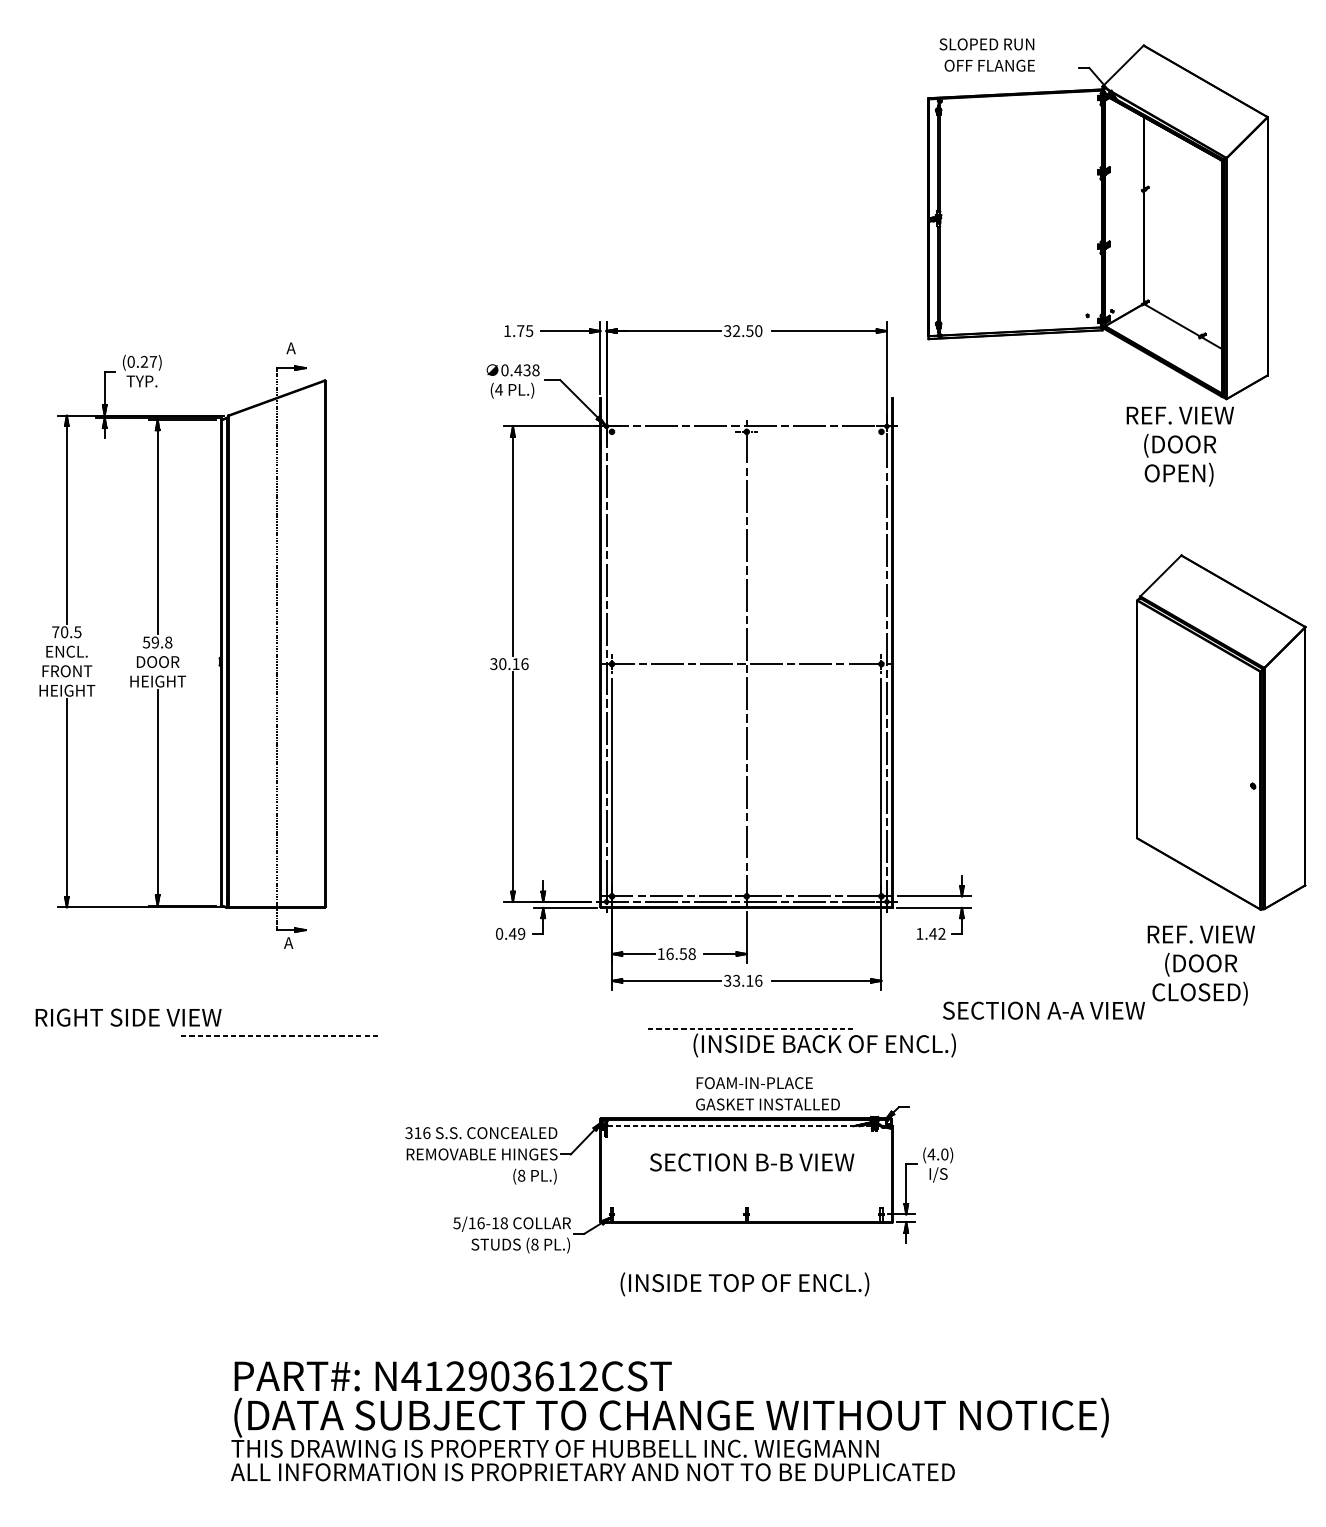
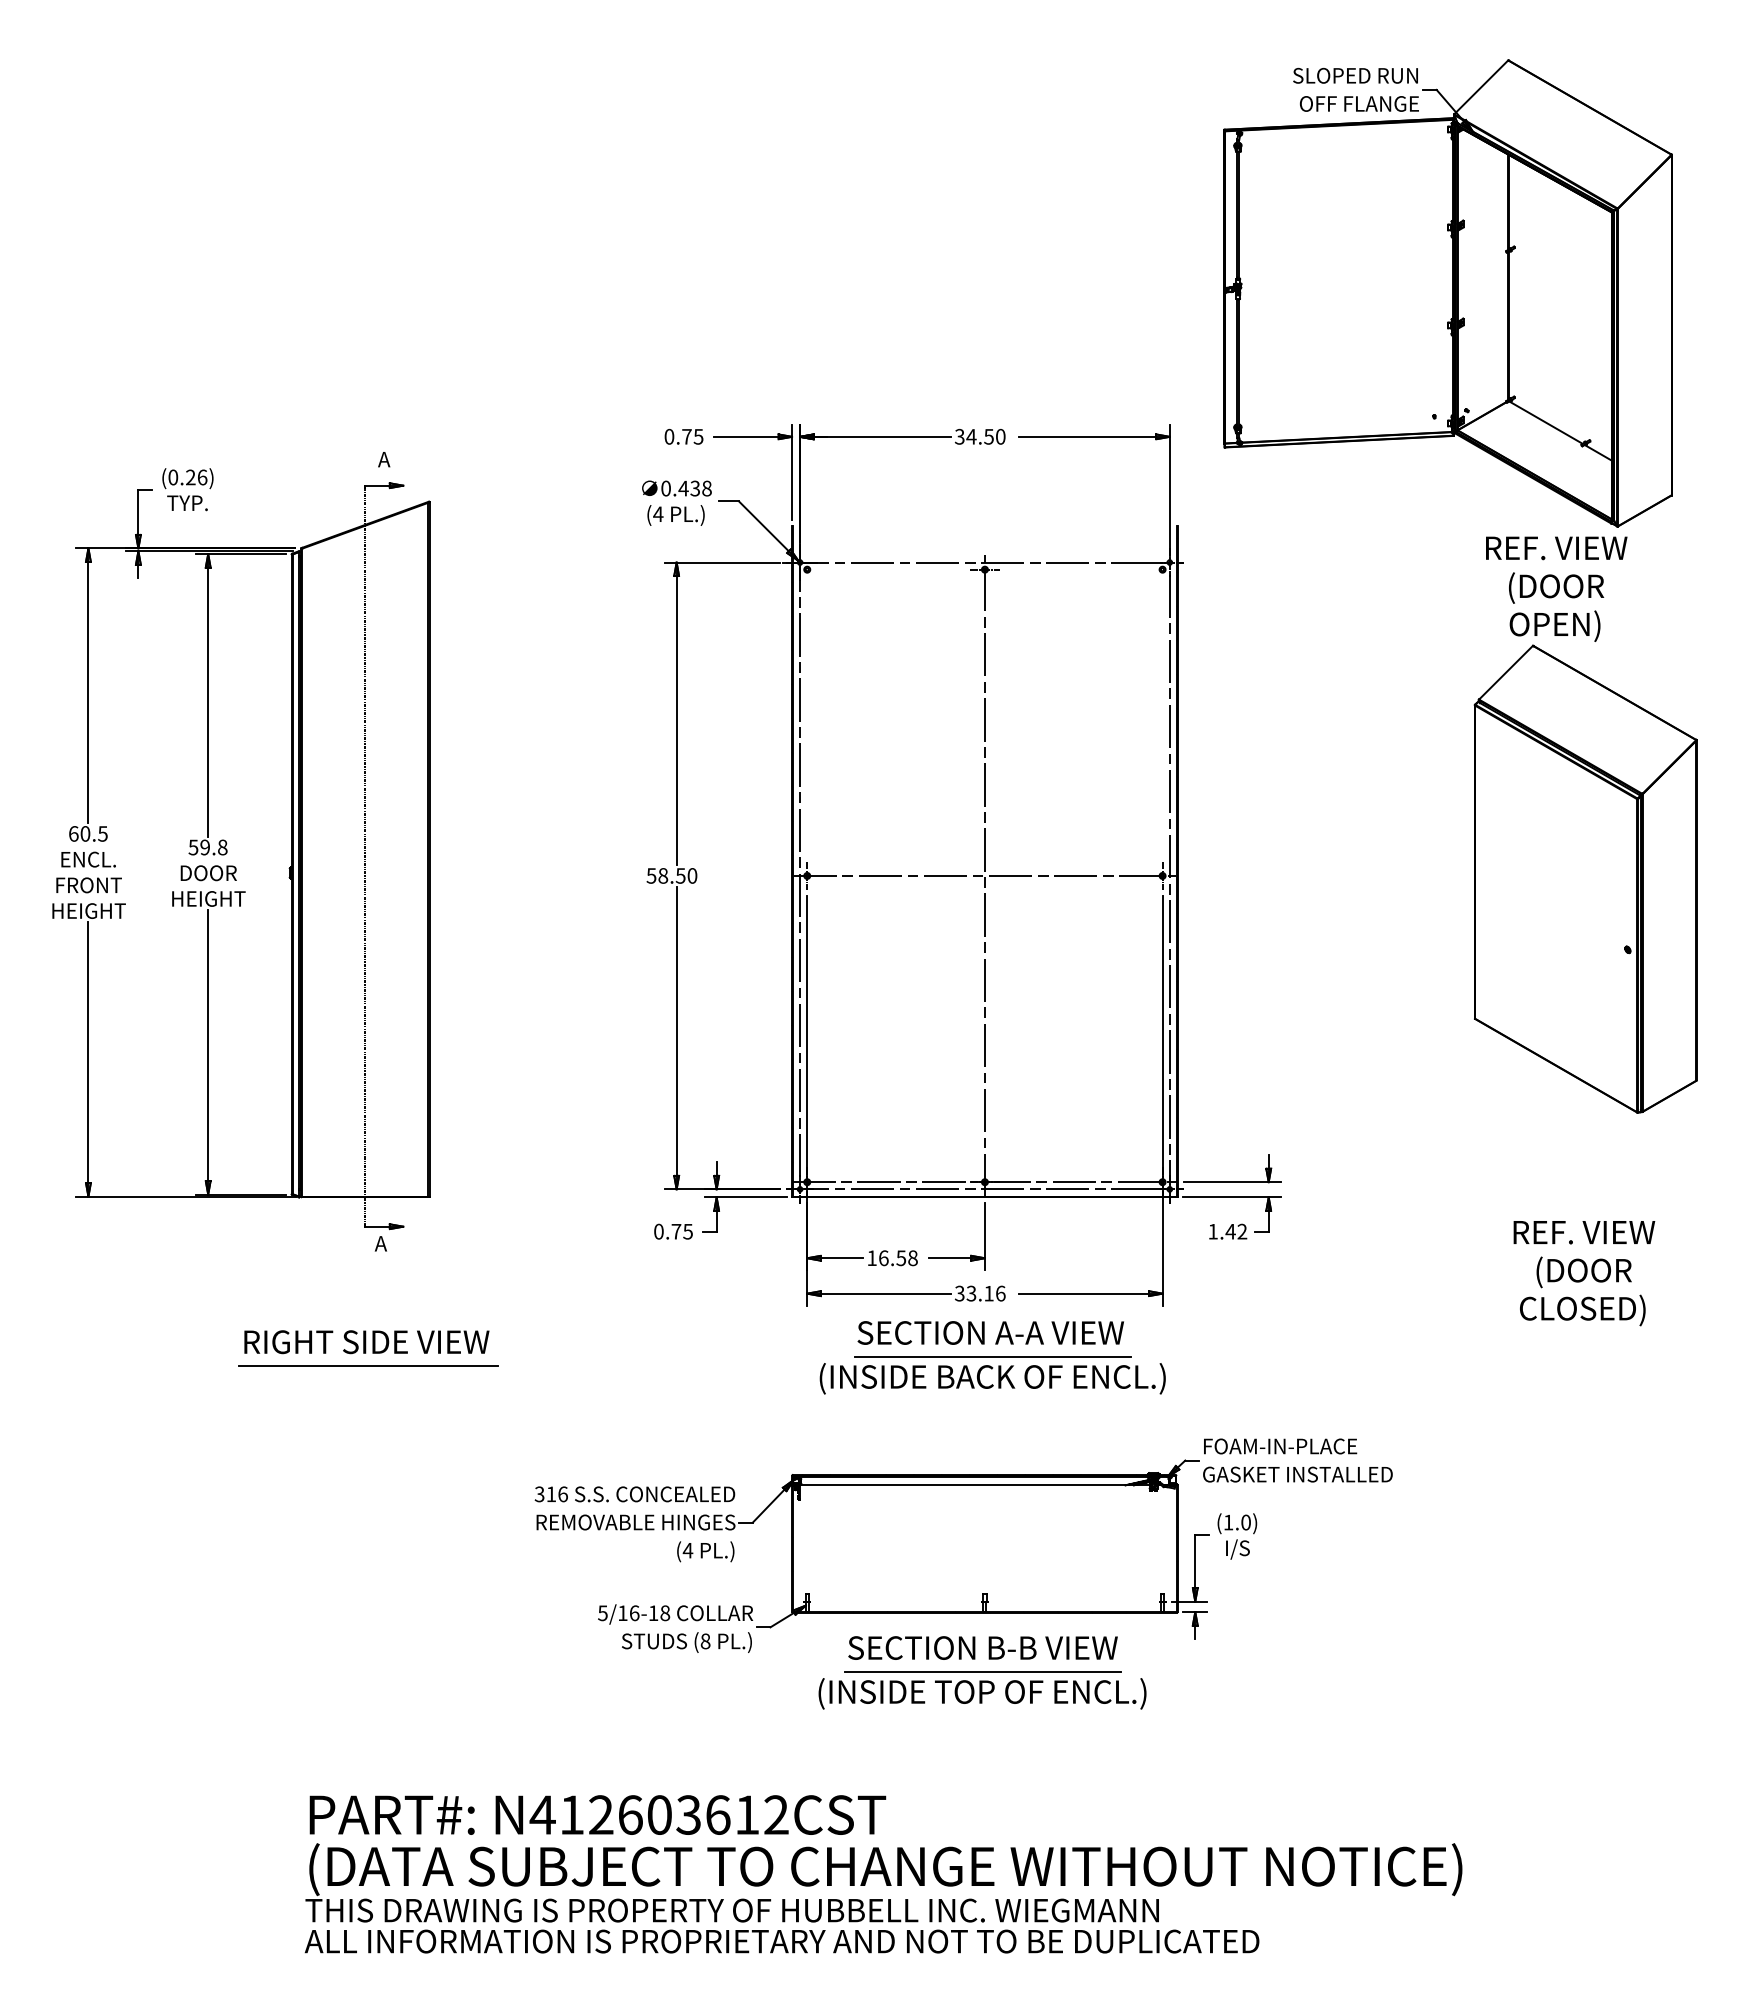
text: (986, 54) -> (1355, 89), moved
text: (507, 330) -> (669, 436), 1.75 -> 0.75
text: (736, 330) -> (971, 436), 32.50 -> 34.50
text: (153, 361) -> (202, 477), (0.27) -> (0.26)
text: (55, 631) -> (73, 833), 70.5 -> 60.5
text: (509, 663) -> (672, 875), 30.16 -> 58.50
part: (1221, 732) -> (1585, 878), moved
text: (516, 933) -> (681, 1231), 0.49 -> 0.75
text: (1043, 1010) -> (990, 1332), moved
text: (128, 1017) -> (366, 1342), moved
line: (752, 1028) -> (992, 1356), dashed -> solid
line: (279, 1035) -> (368, 1365), dashed -> solid
text: (824, 1045) -> (992, 1378), moved
text: (767, 1093) -> (1297, 1460), moved
line: (738, 1126) -> (974, 1485), dashed -> solid
text: (931, 1154) -> (1228, 1522), (4.0) -> (1.0)
text: (751, 1162) -> (982, 1647), moved
text: (521, 1175) -> (687, 1550), (8 -> (4
line: (744, 1267) -> (982, 1671), added
text: (477, 1375) -> (630, 1814), N412903612CST -> N412603612CST

